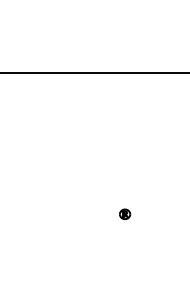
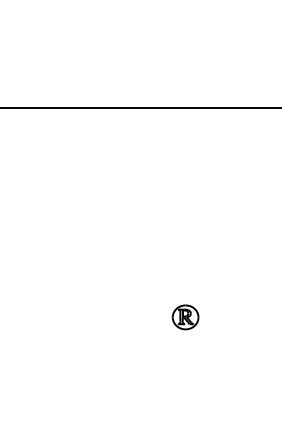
part: (124, 214) -> (184, 317), size x1.67

